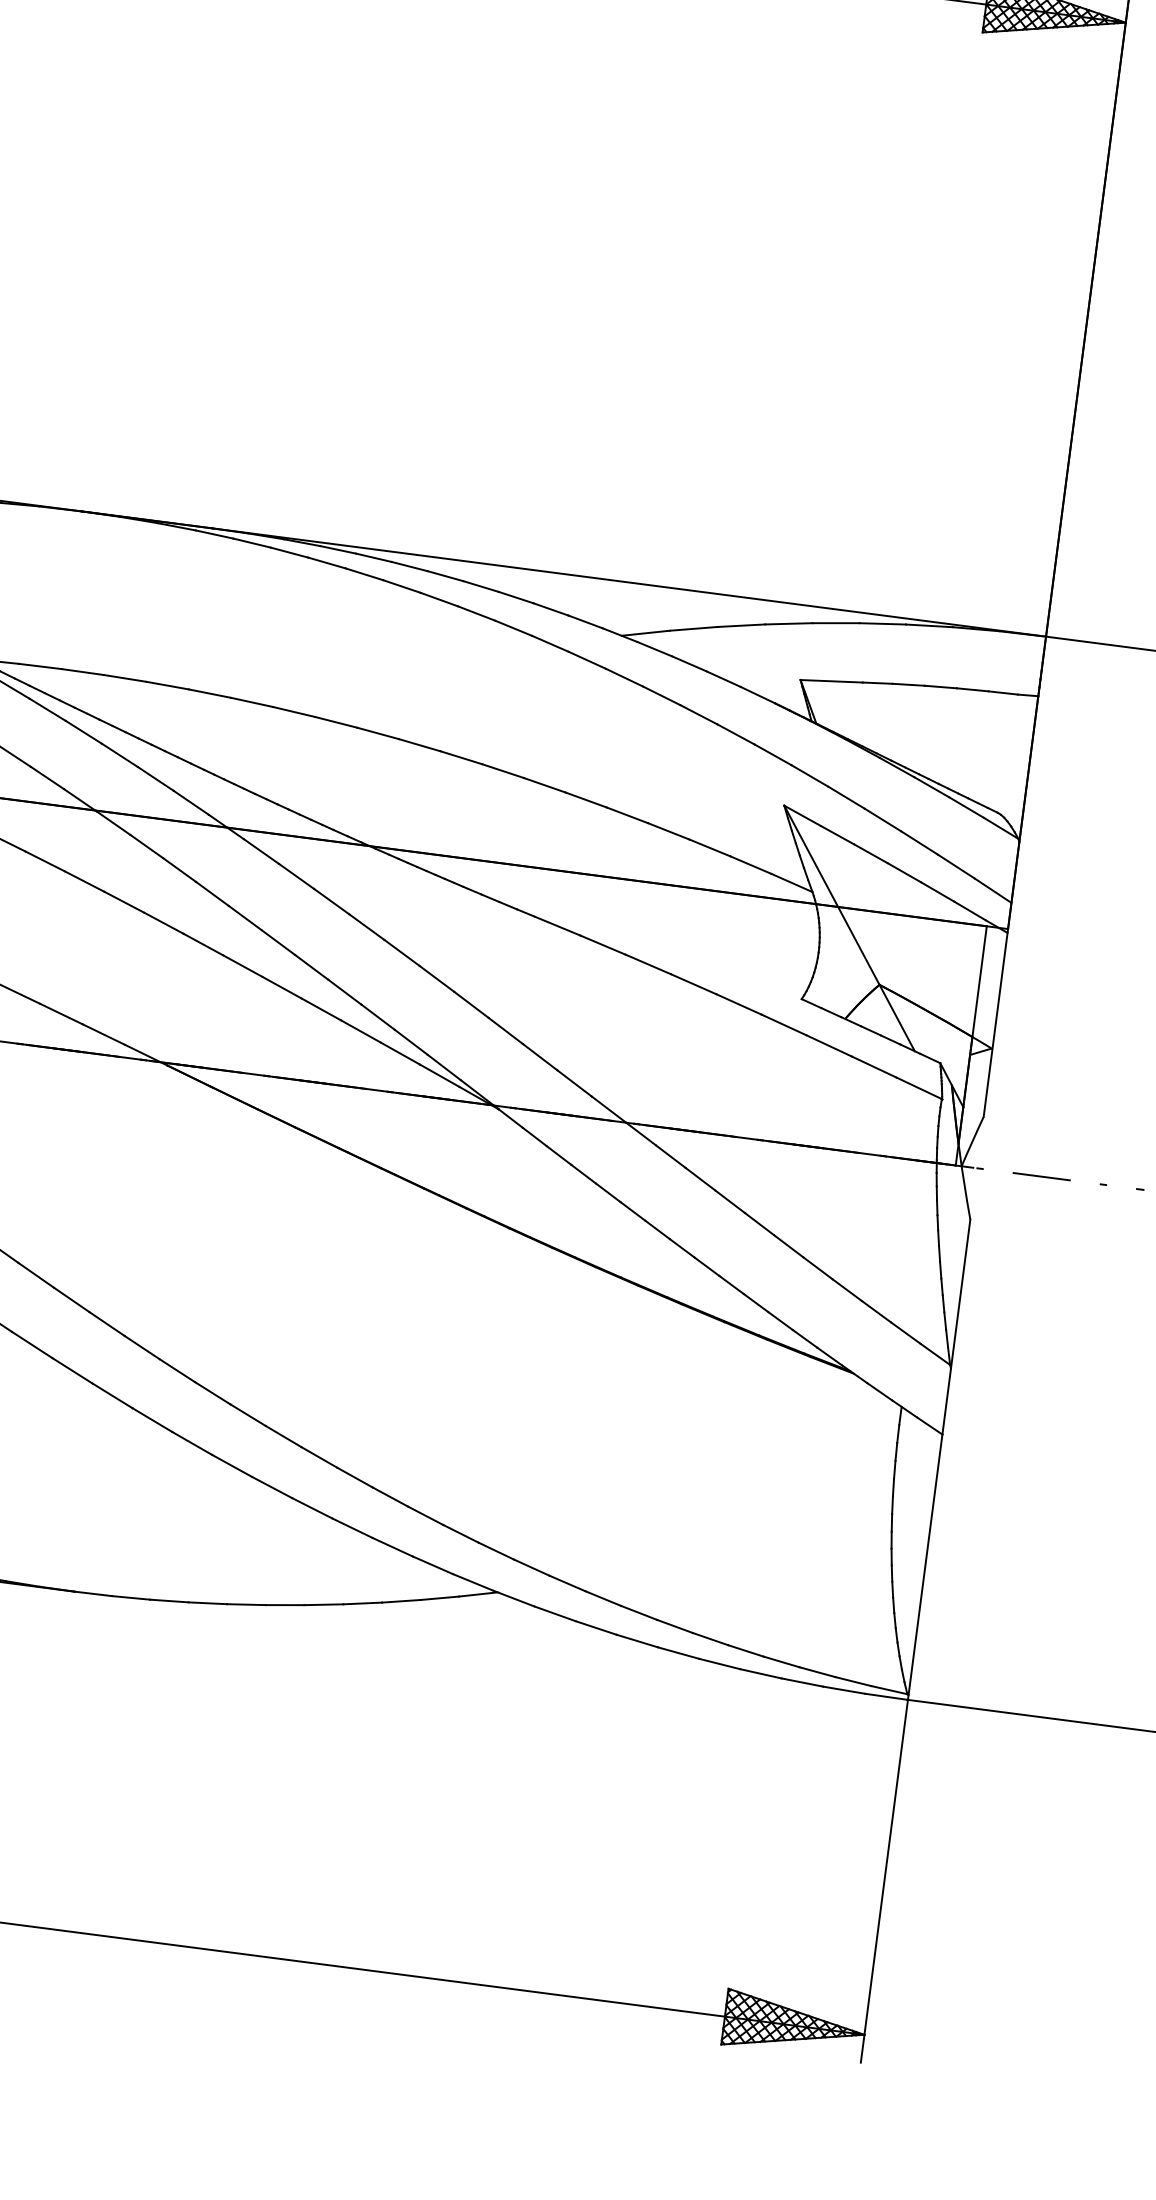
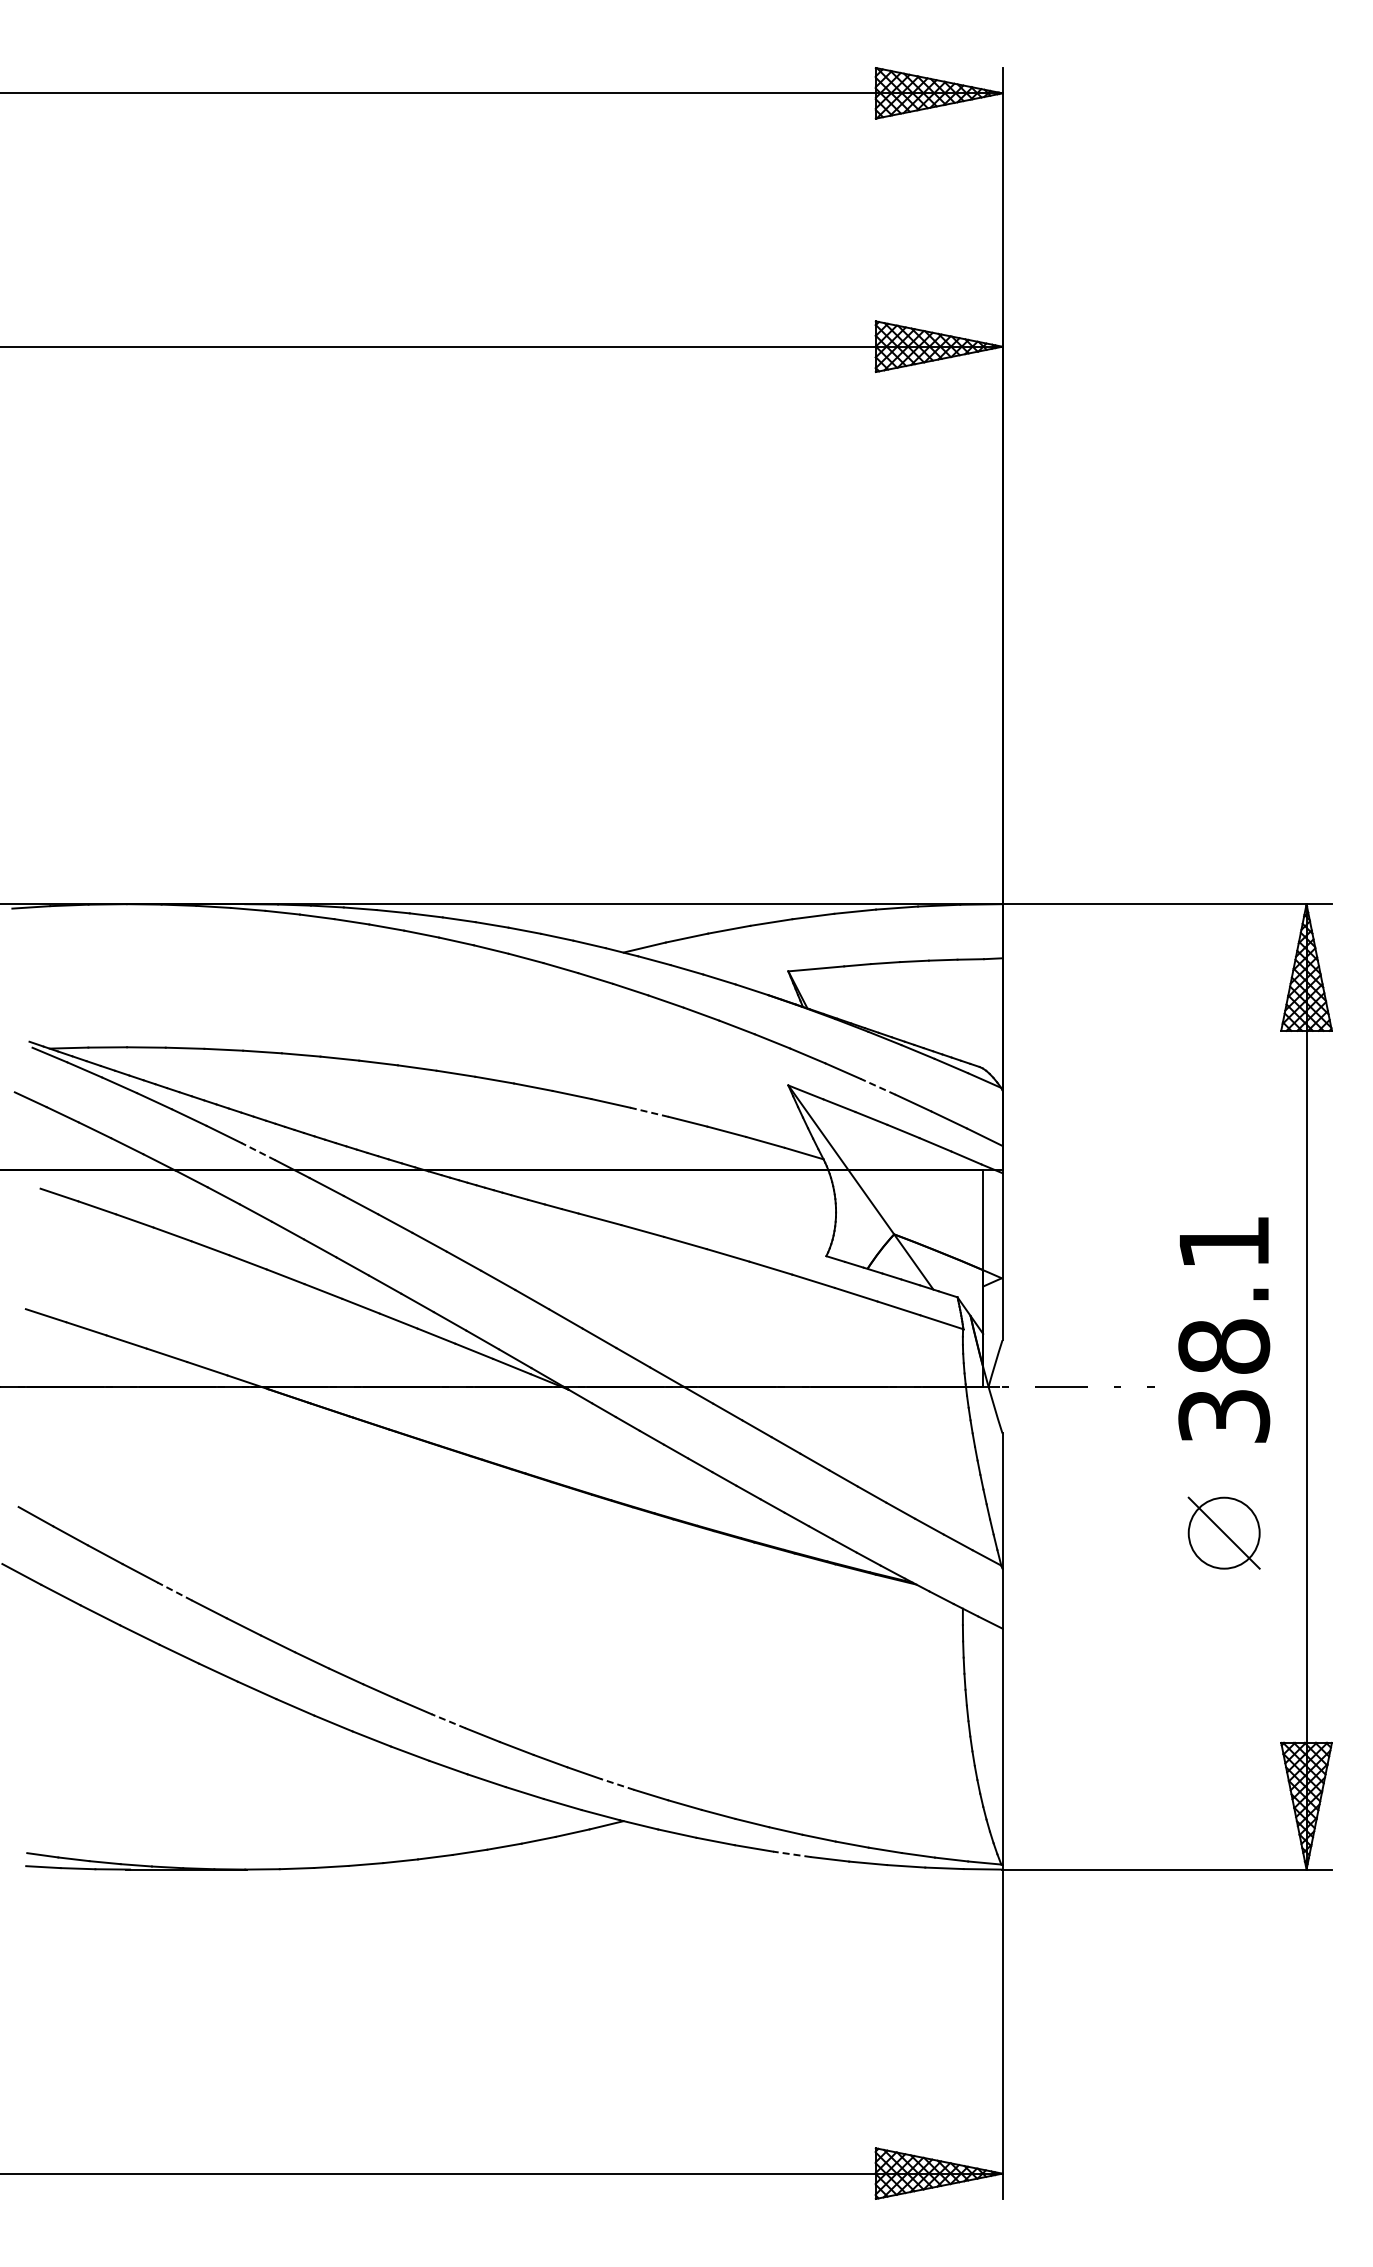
line: (190, 802) -> (257, 1151), solid -> dashed
line: (627, 815) -> (649, 1112), solid -> dashed
line: (882, 819) -> (877, 1086), solid -> dashed
line: (35, 1275) -> (174, 1591), solid -> dashed
line: (318, 1457) -> (448, 1721), solid -> dashed
line: (496, 1551) -> (617, 1784), solid -> dashed
line: (677, 1653) -> (791, 1854), solid -> dashed

